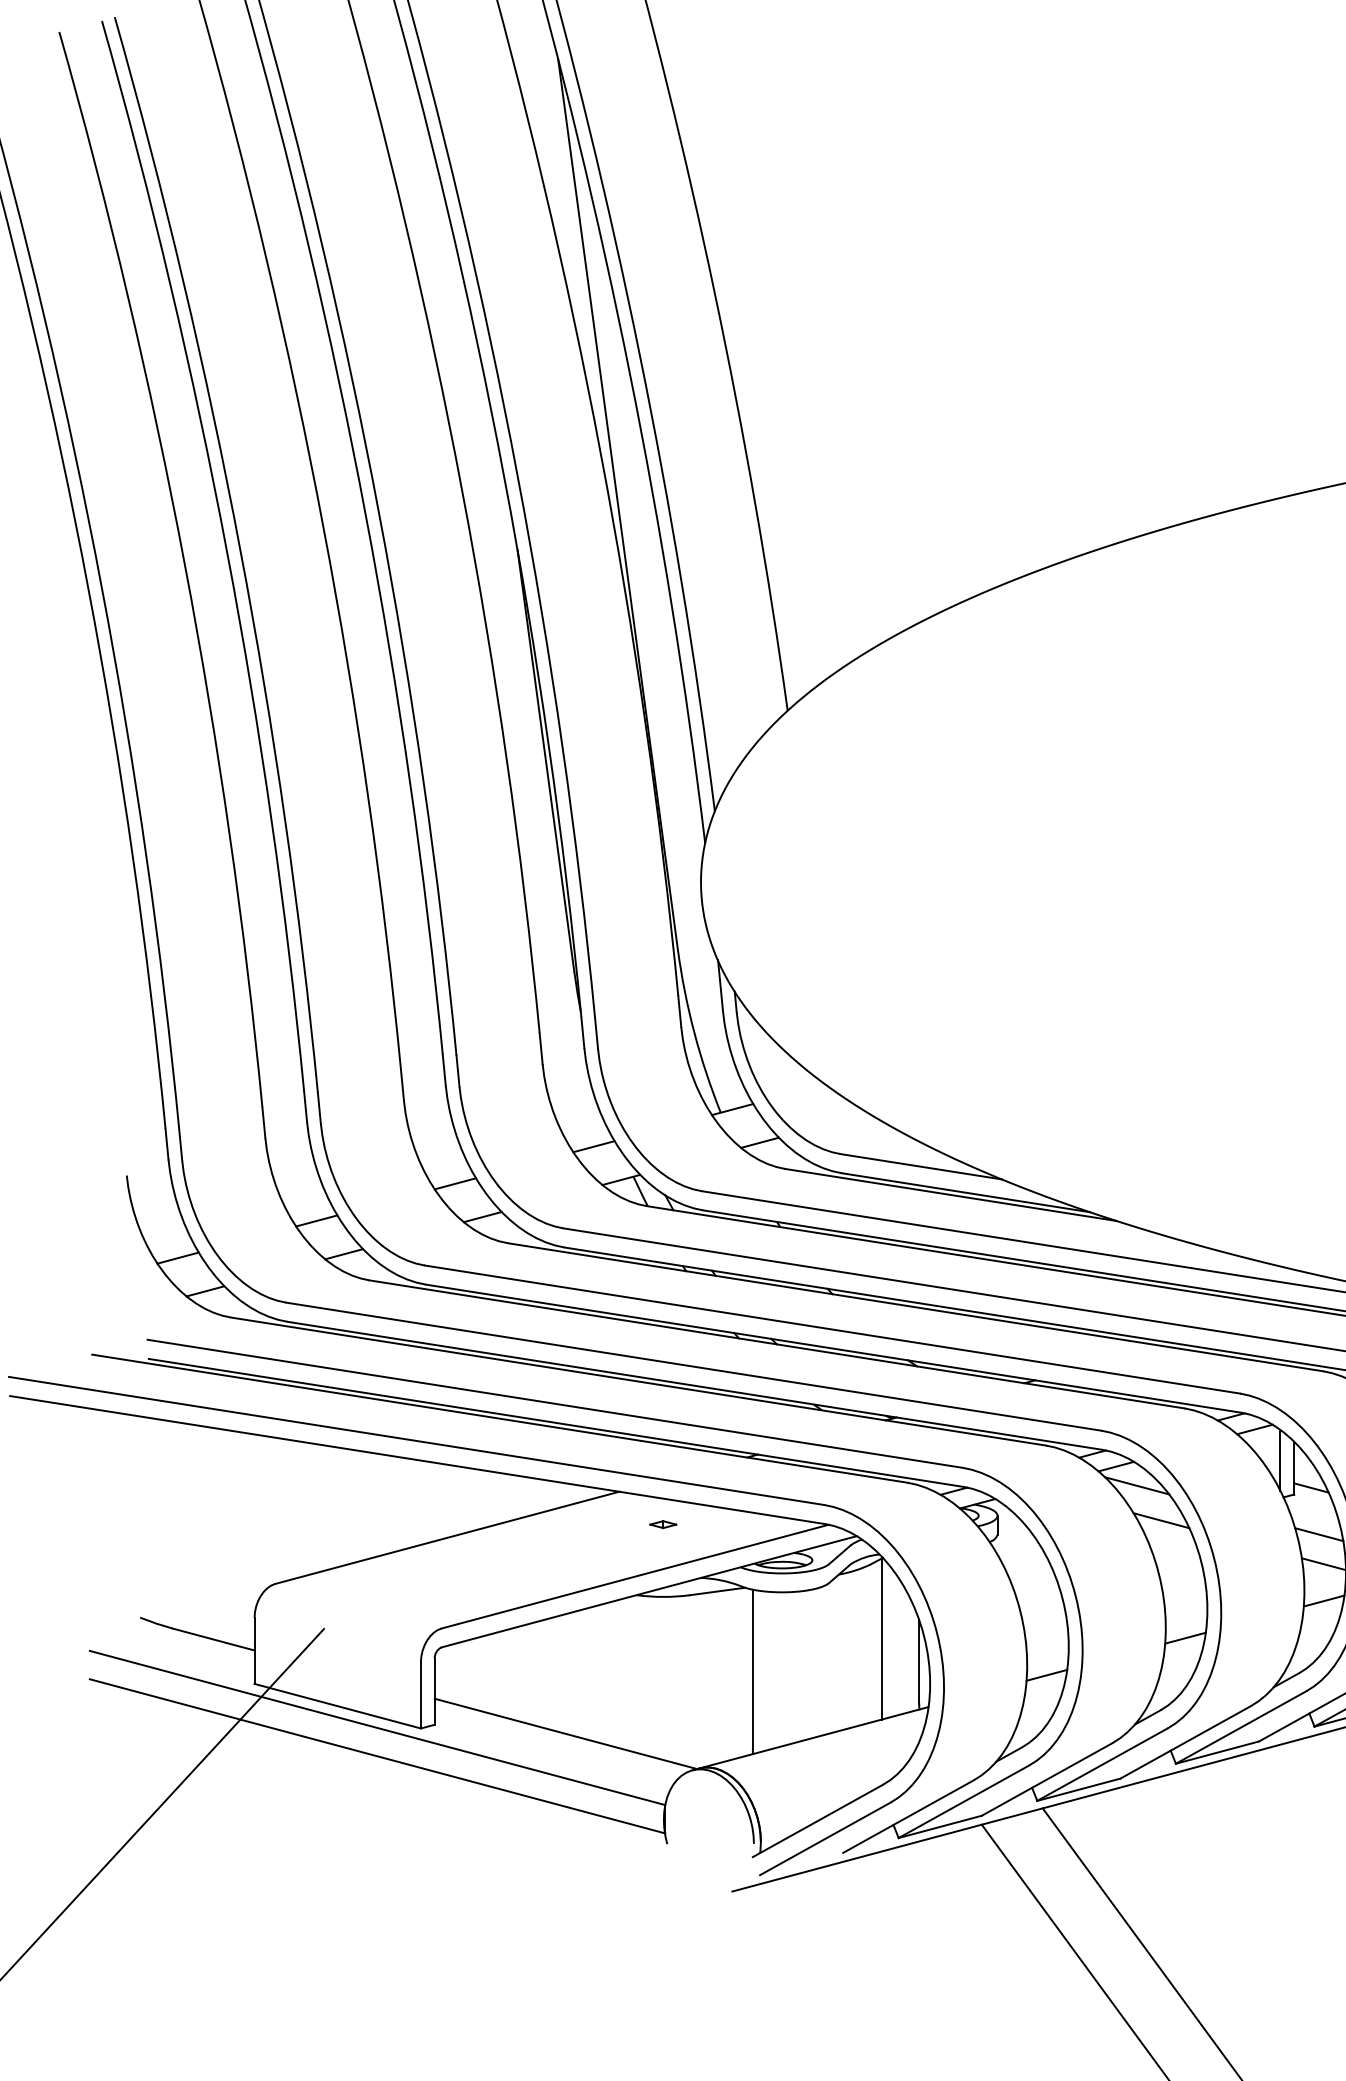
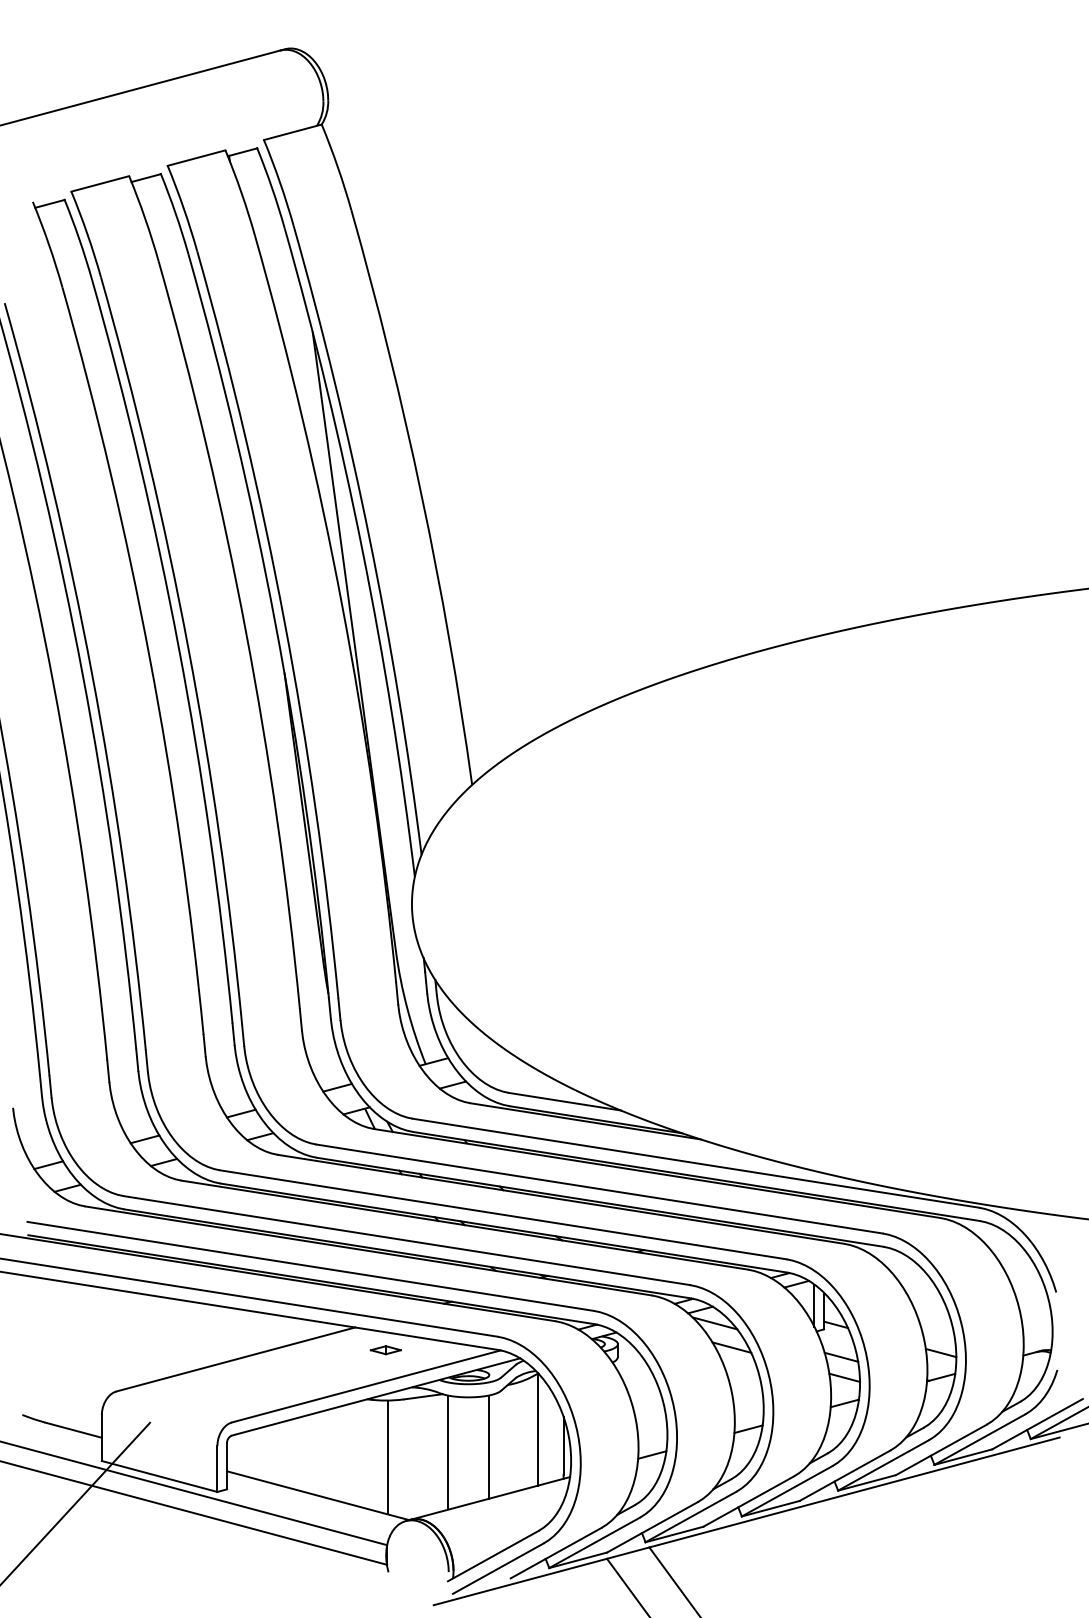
part: (662, 1524) -> (385, 1350), size x1.67
line: (811, 1663) -> (488, 1446), added
line: (667, 1678) -> (388, 1457), added

